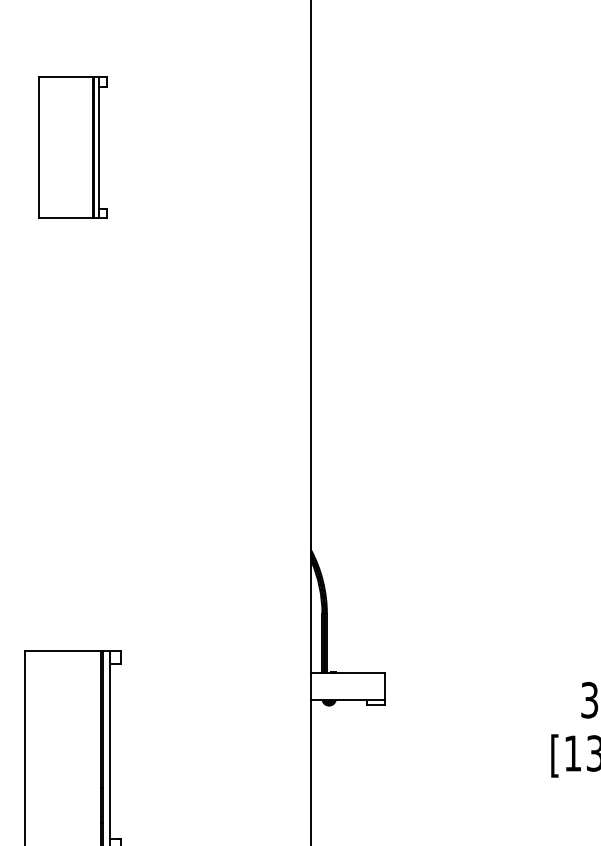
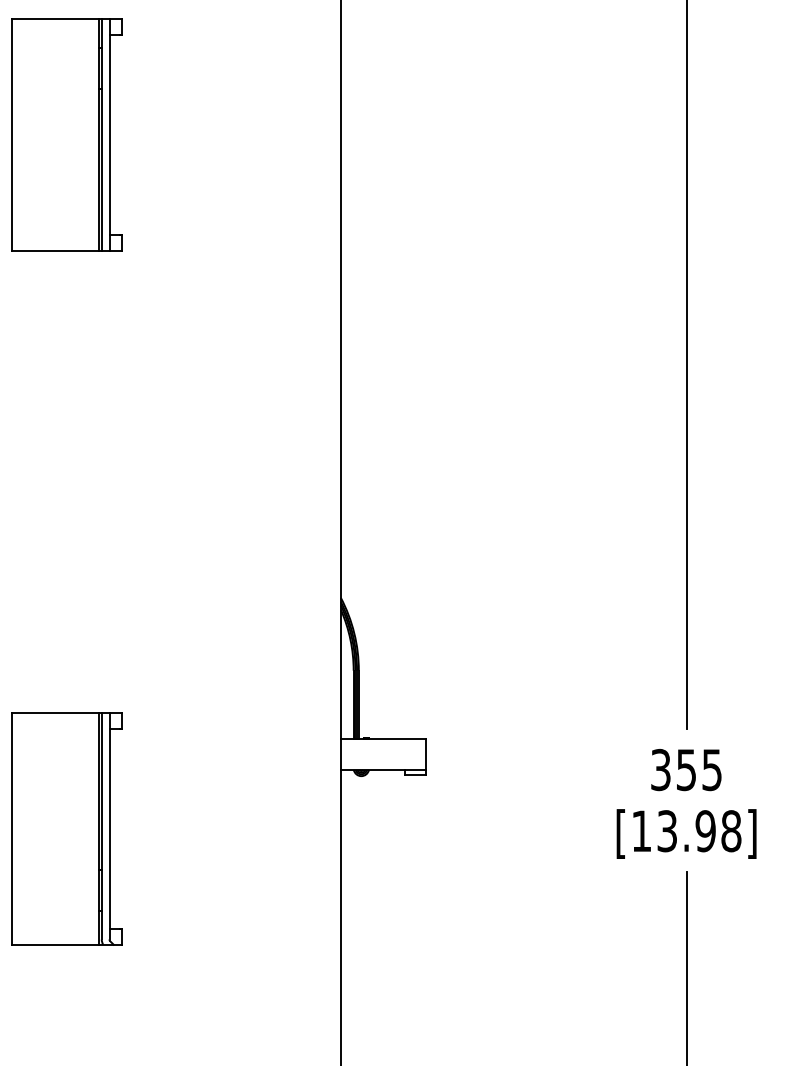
part: (72, 147) -> (66, 134), size x1.43

